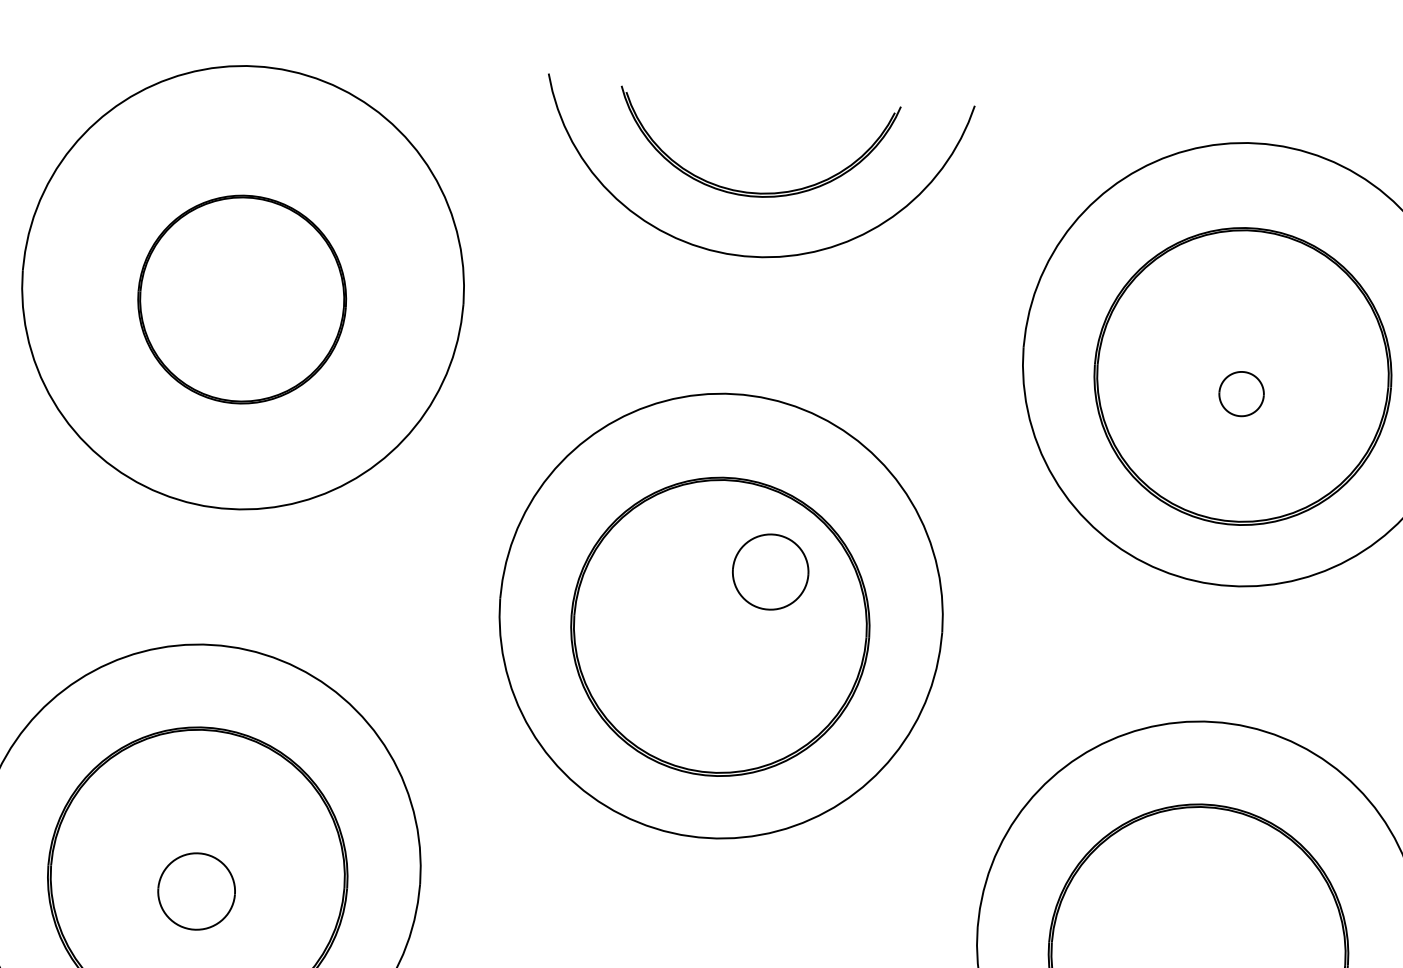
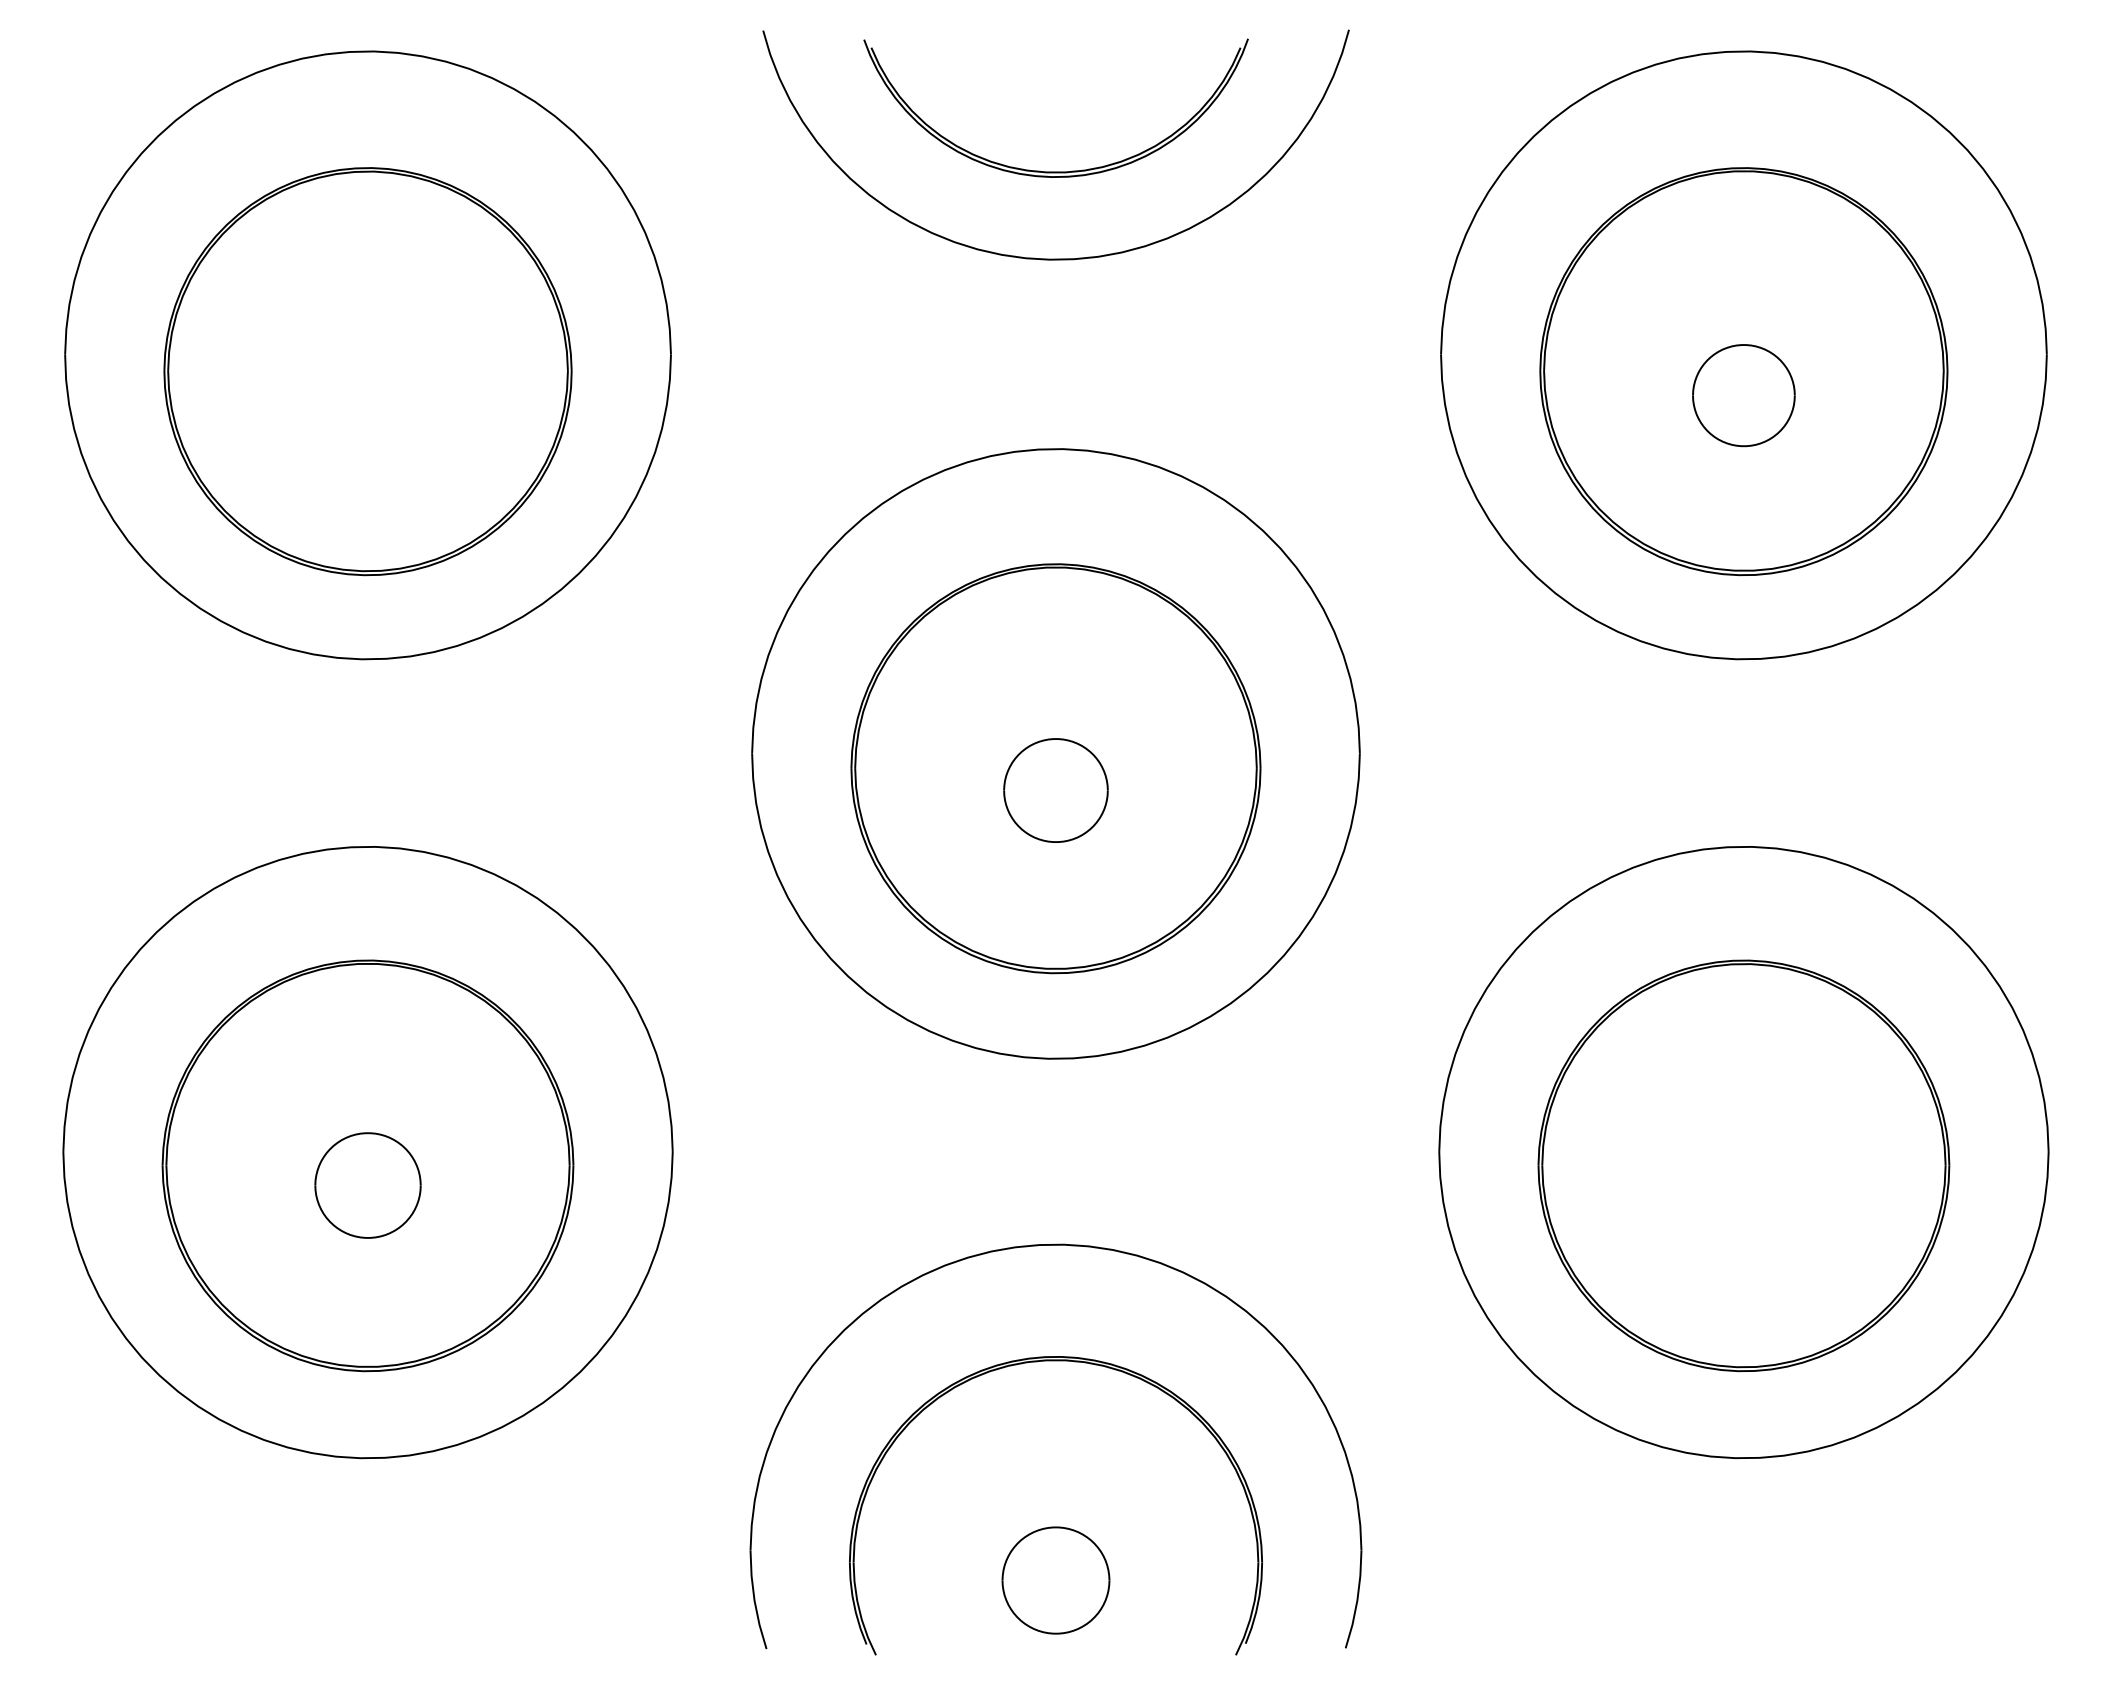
part: (241, 299) -> (367, 371), size x1.43
part: (1241, 393) -> (1743, 395), size x1.67
part: (770, 572) -> (1055, 790), moved

